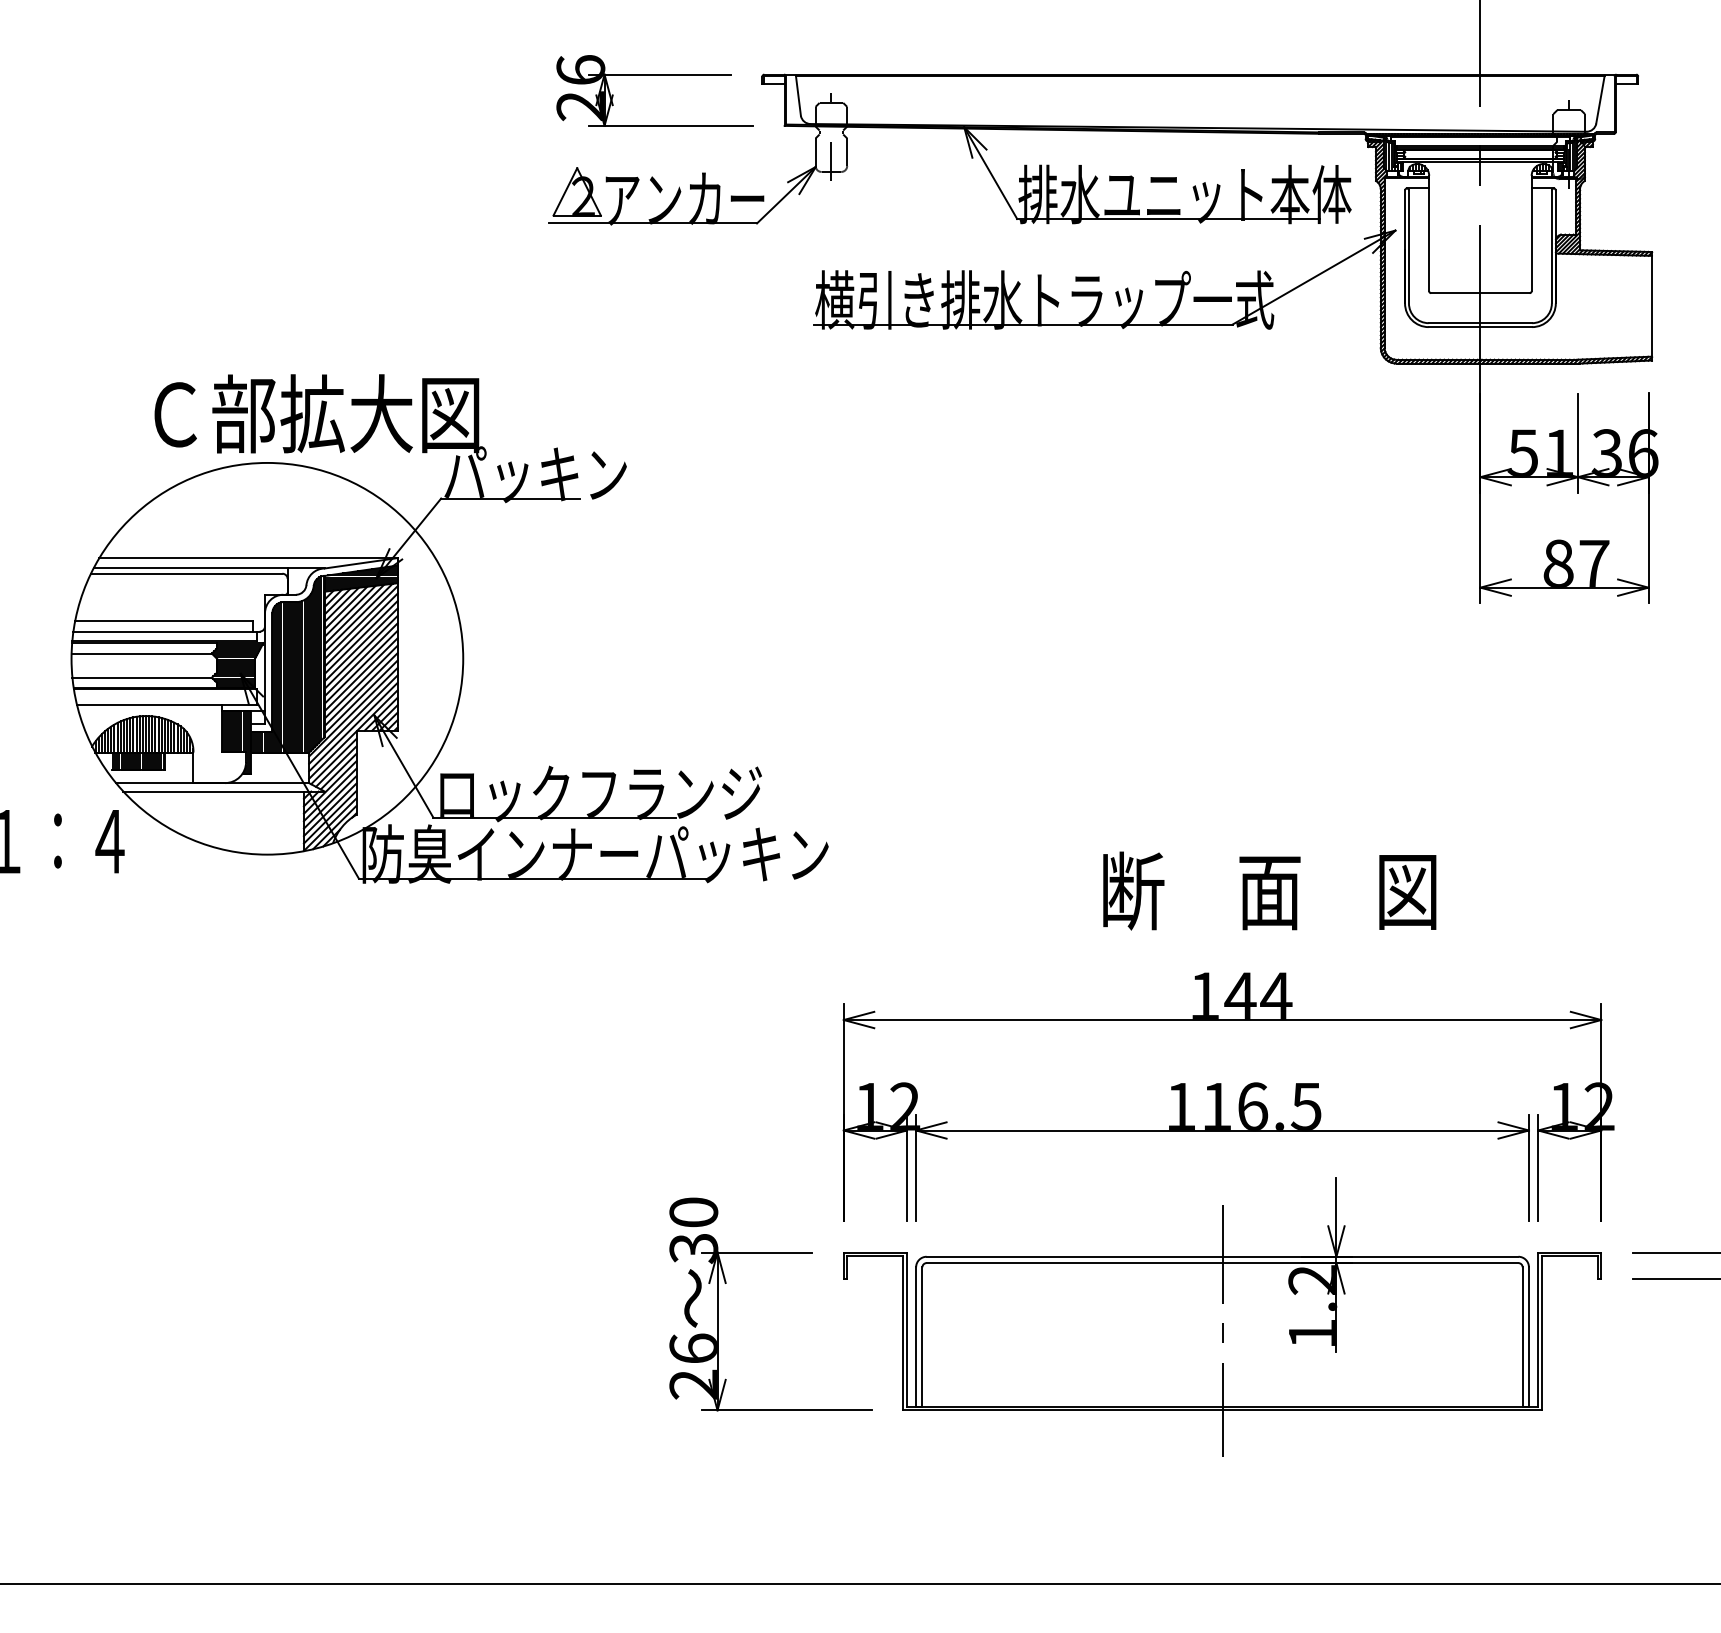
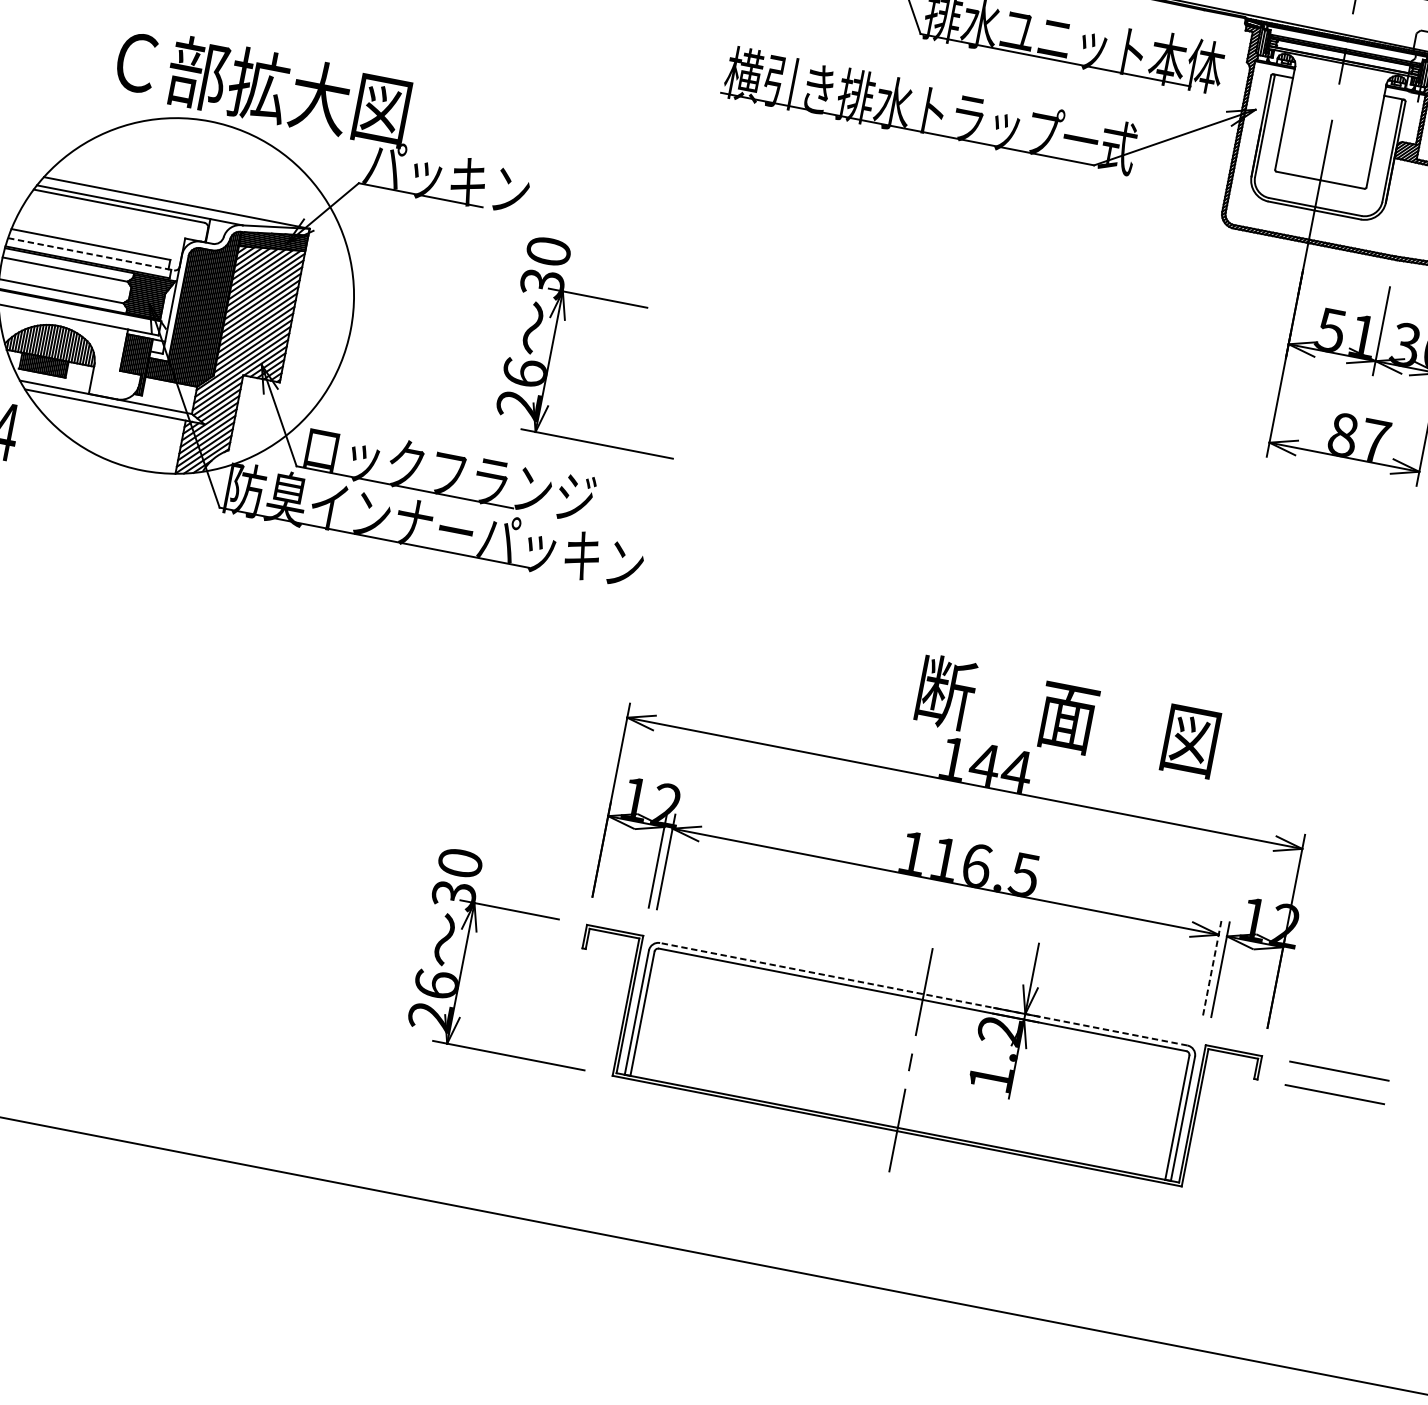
part: (693, 603) -> (565, 320), added
line: (167, 631) -> (91, 254), solid -> dashed
text: (1269, 890) -> (1067, 715), moved
line: (1528, 1167) -> (1211, 967), solid -> dashed
line: (1222, 1256) -> (923, 994), solid -> dashed

